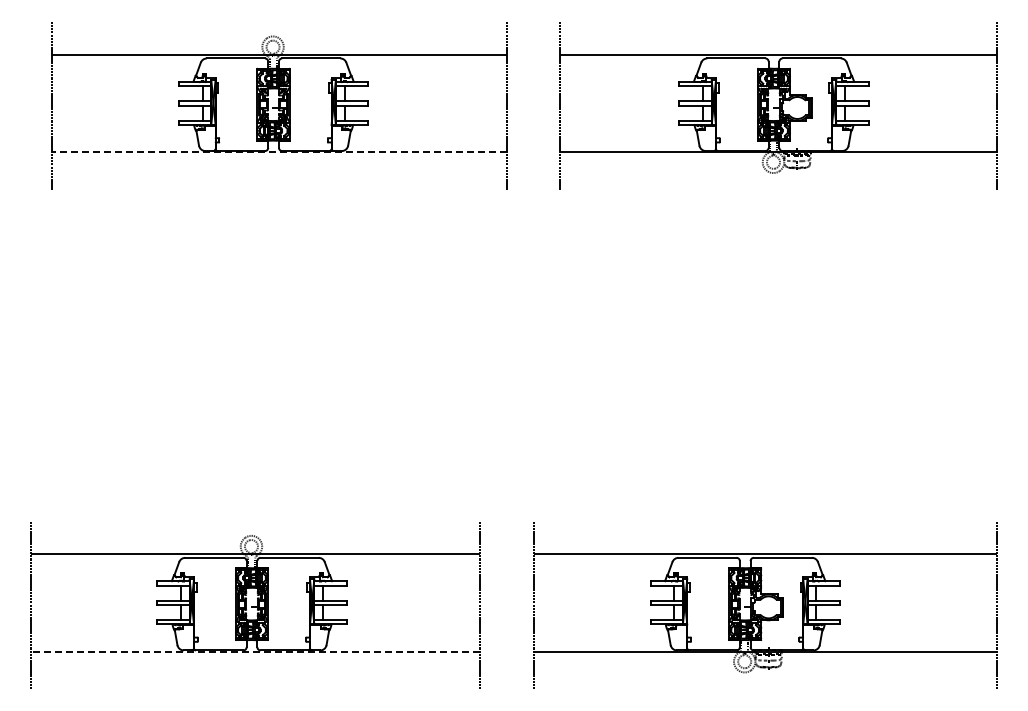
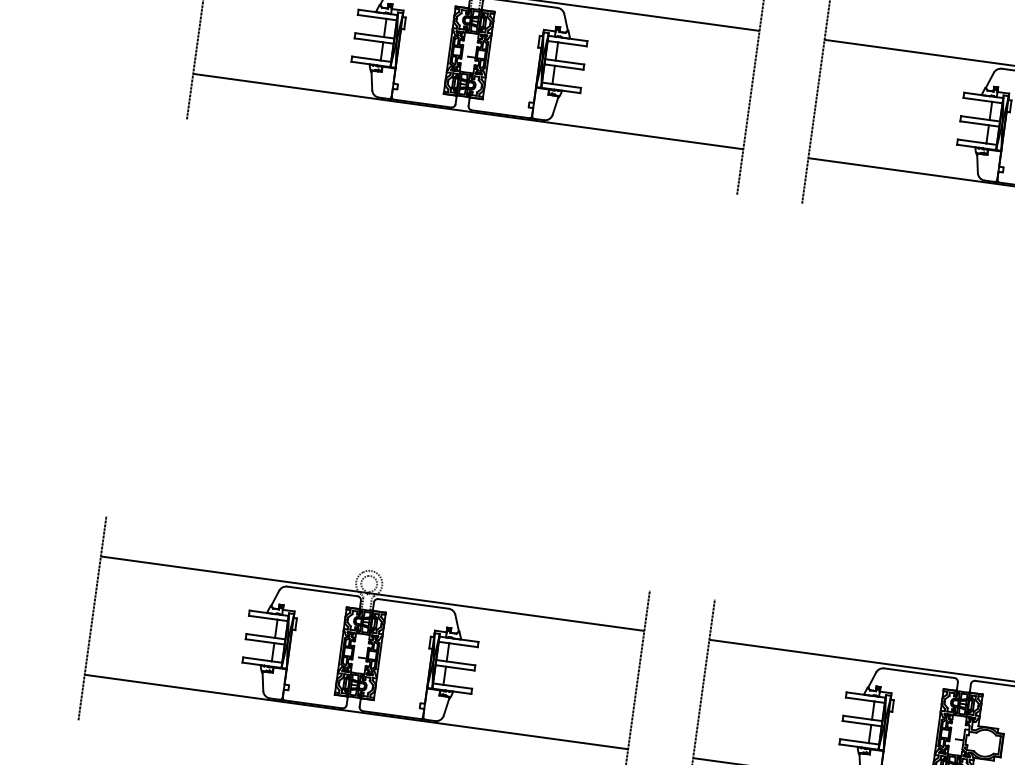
line: (278, 152) -> (467, 111), dashed -> solid
line: (255, 651) -> (356, 711), dashed -> solid

